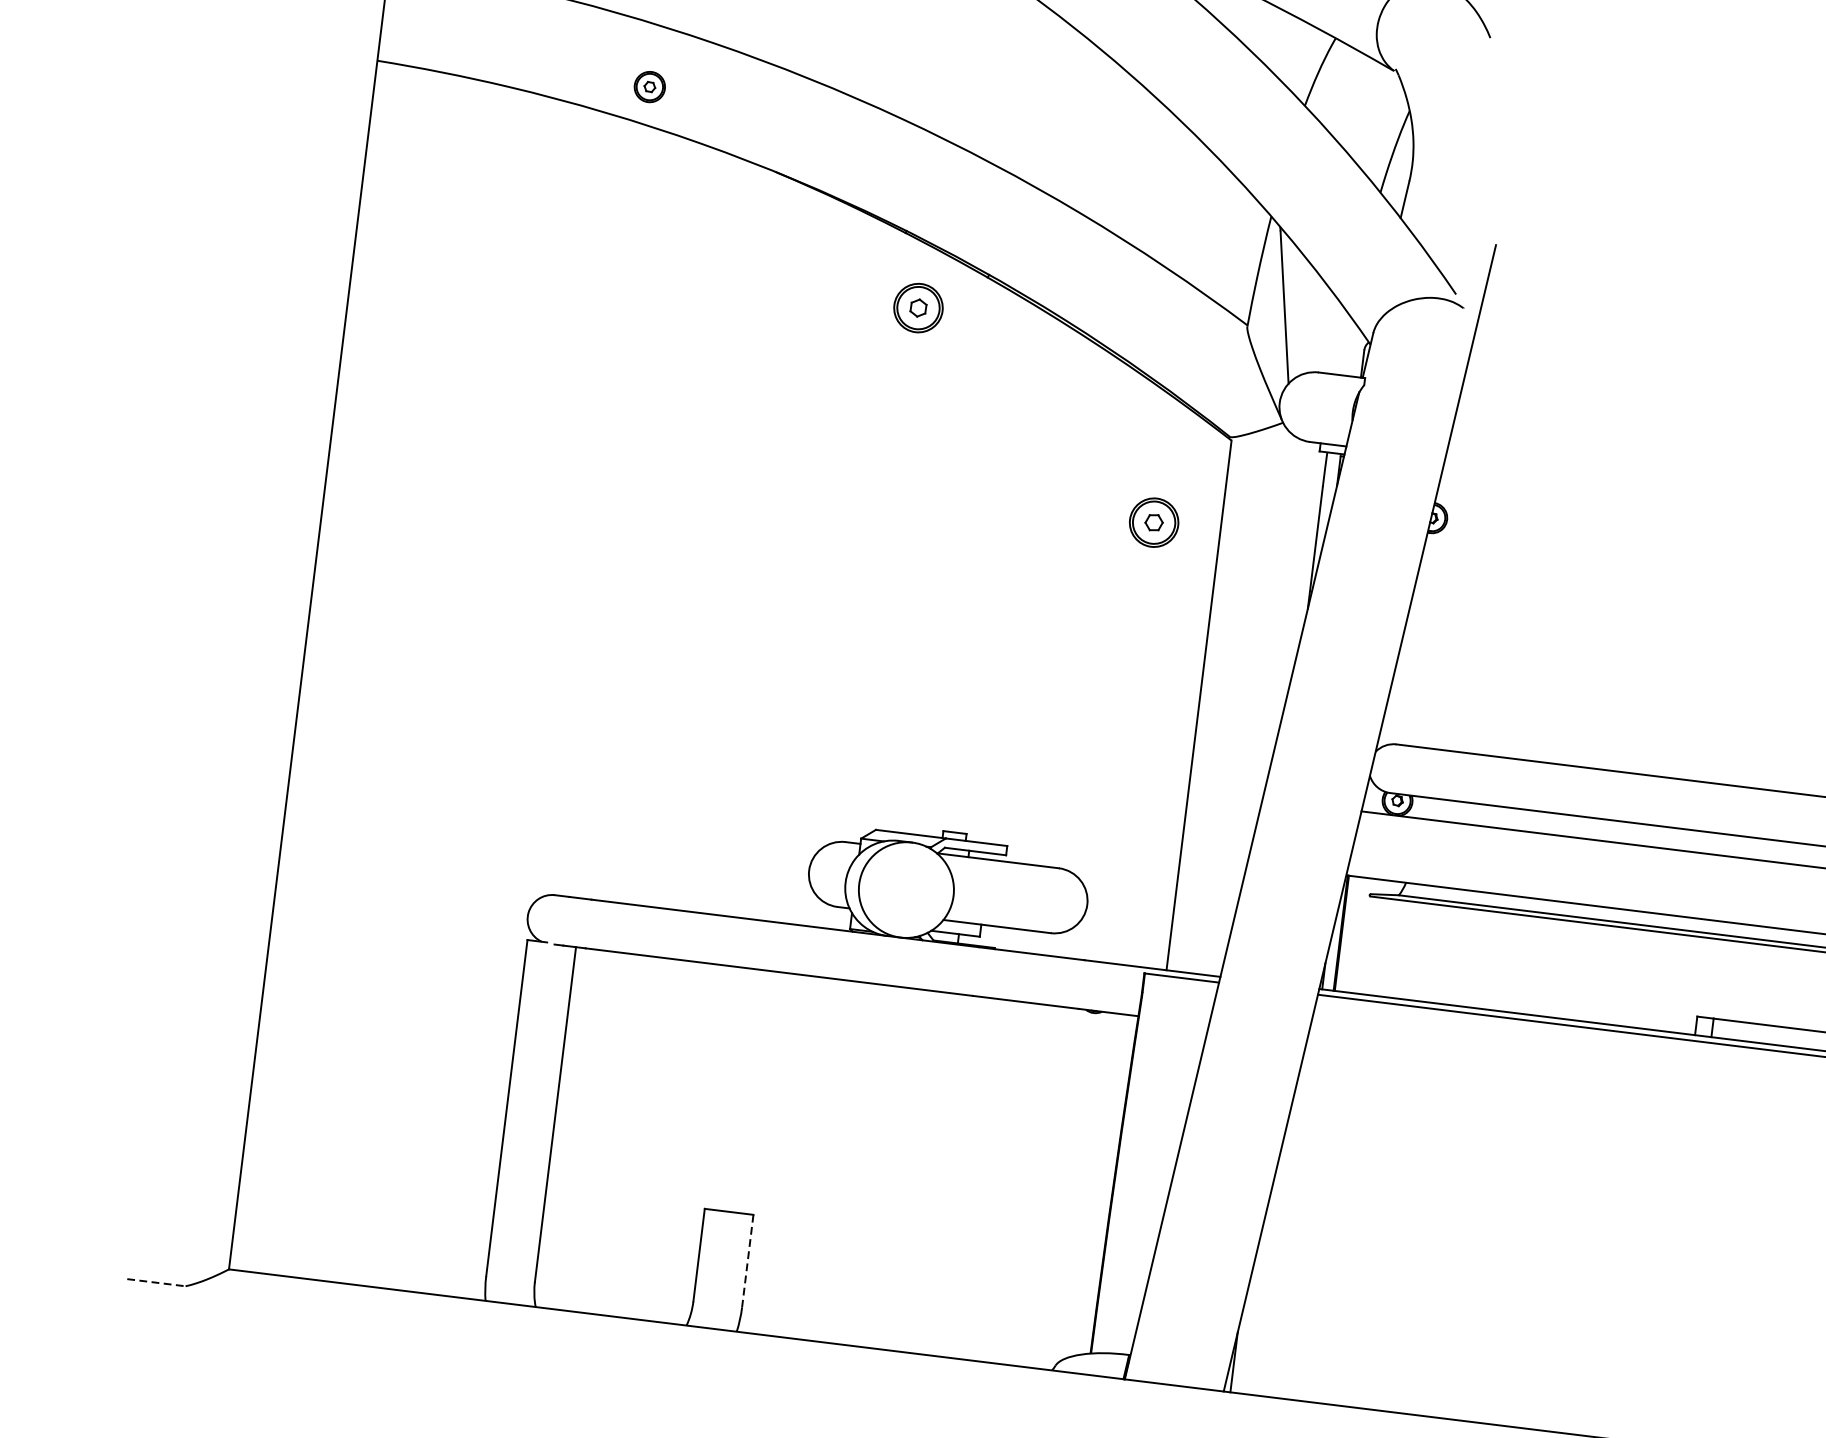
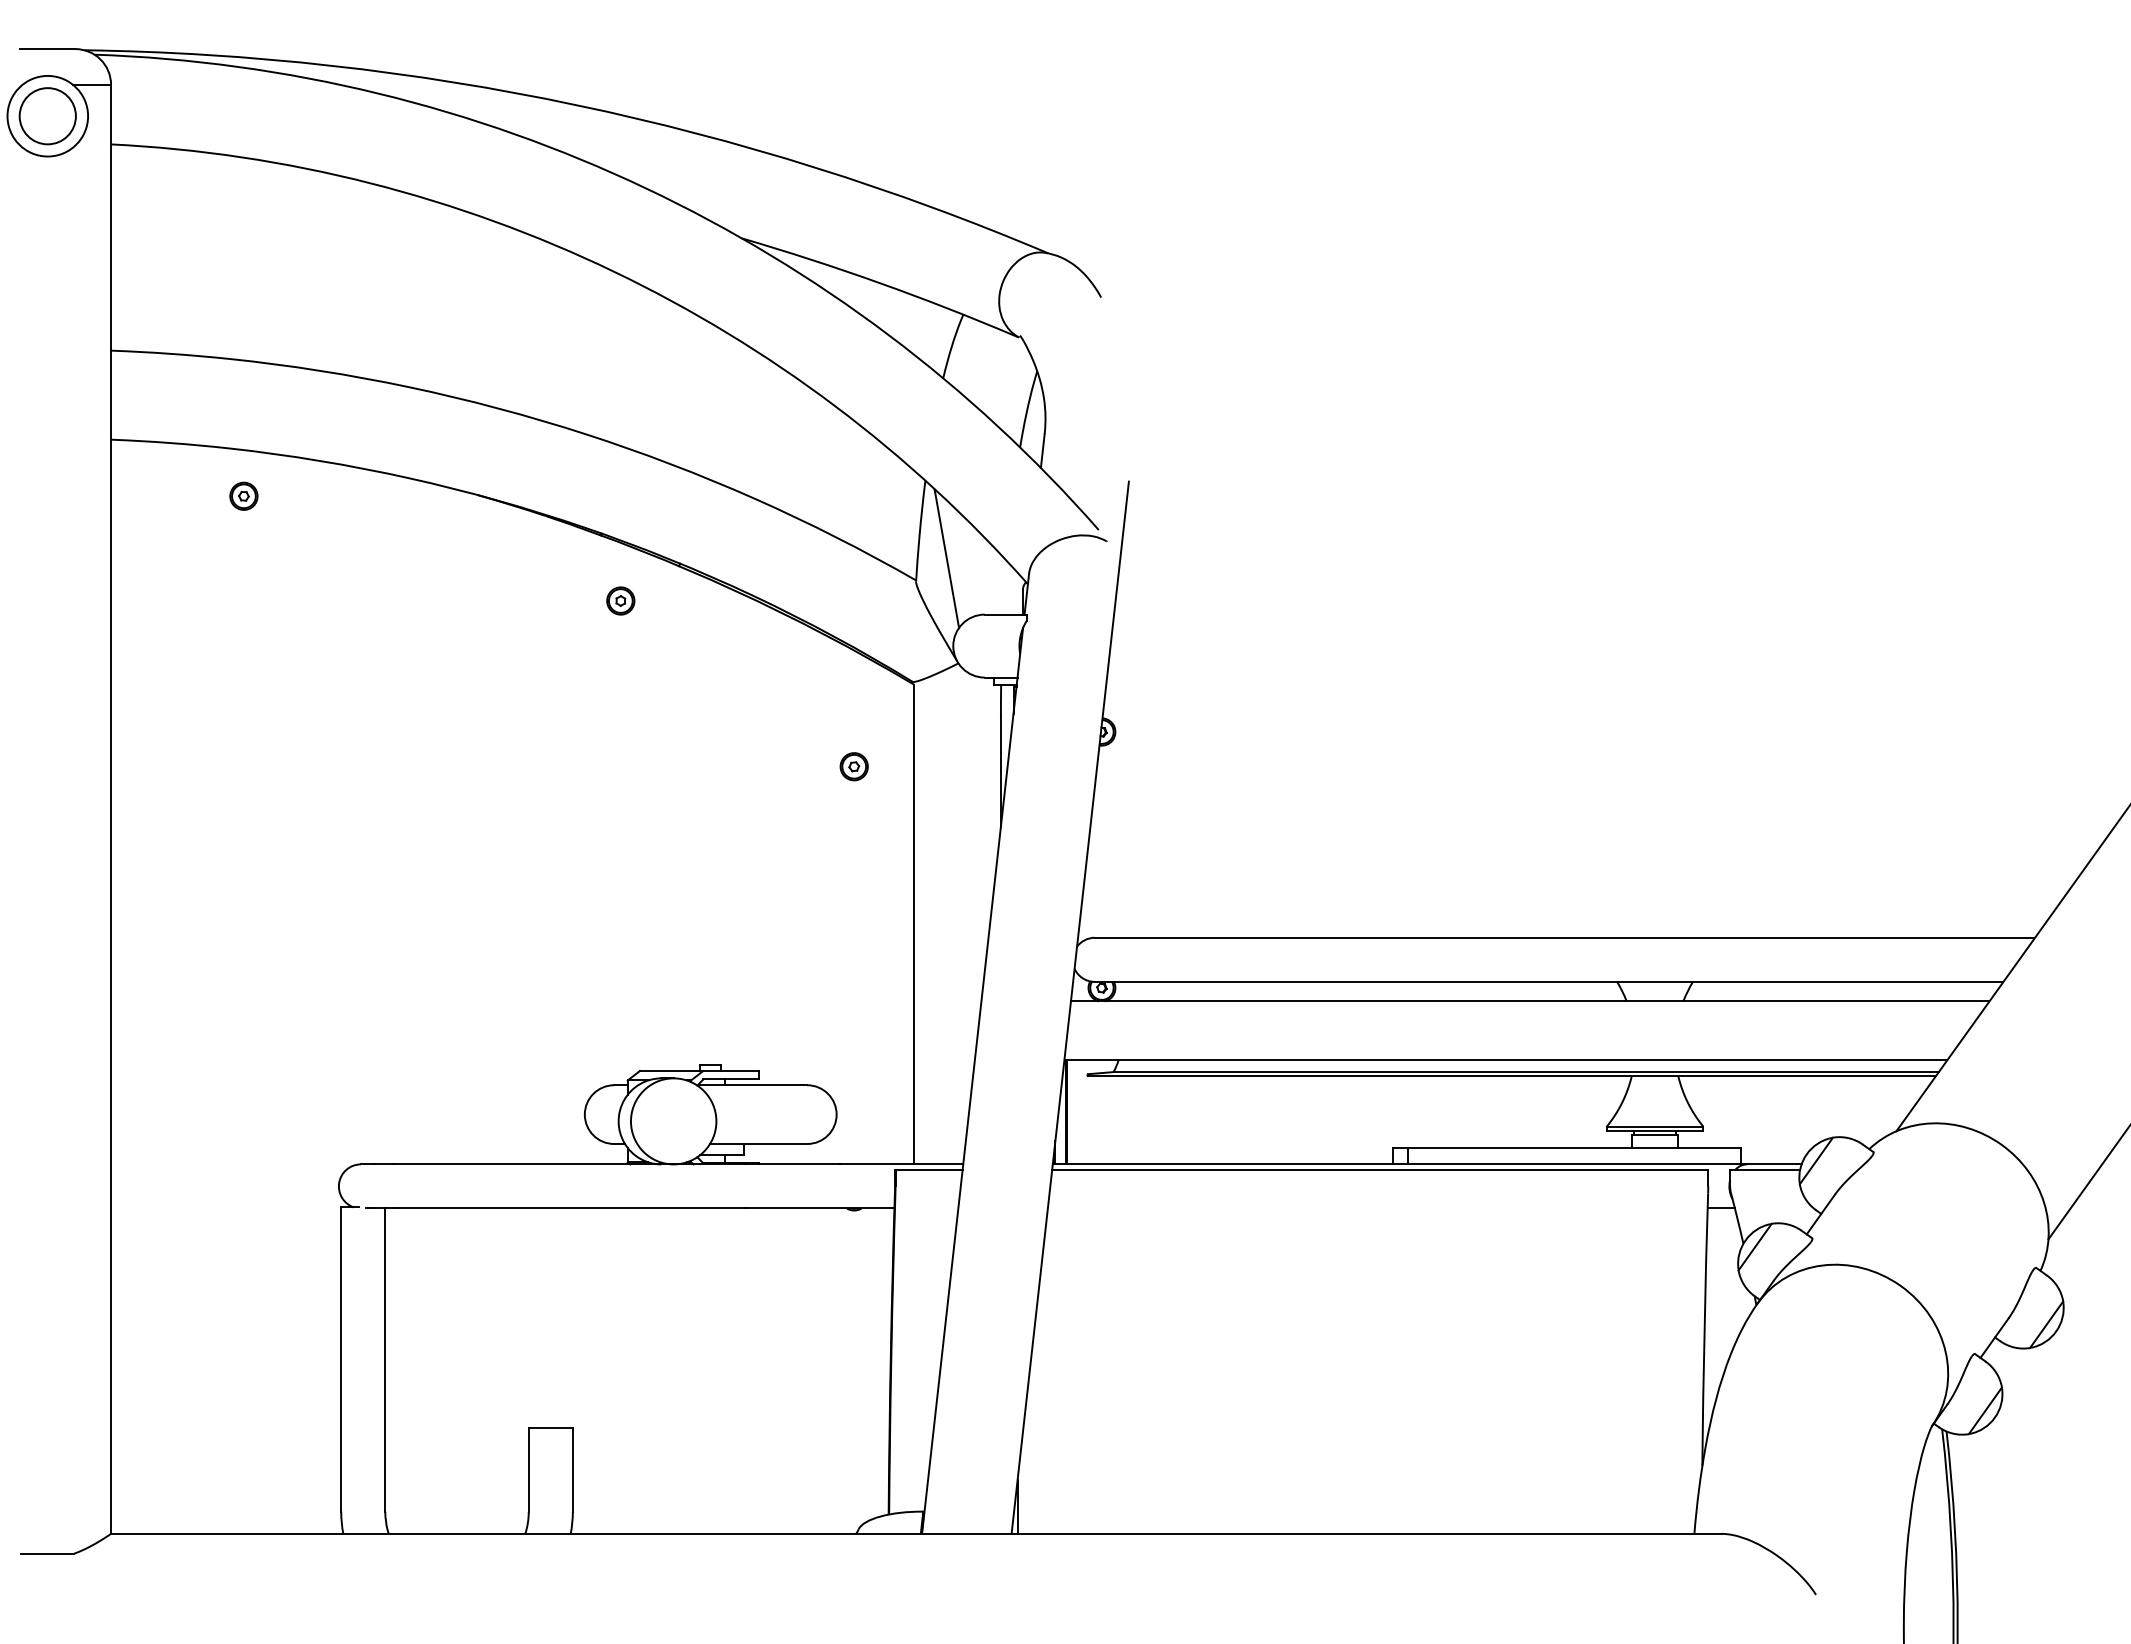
part: (649, 86) -> (243, 495), moved
part: (918, 307) -> (620, 600), size x0.62
part: (1153, 522) -> (853, 766), size x0.62
line: (747, 1260) -> (572, 1469), dashed -> solid
line: (157, 1282) -> (48, 1553), dashed -> solid

